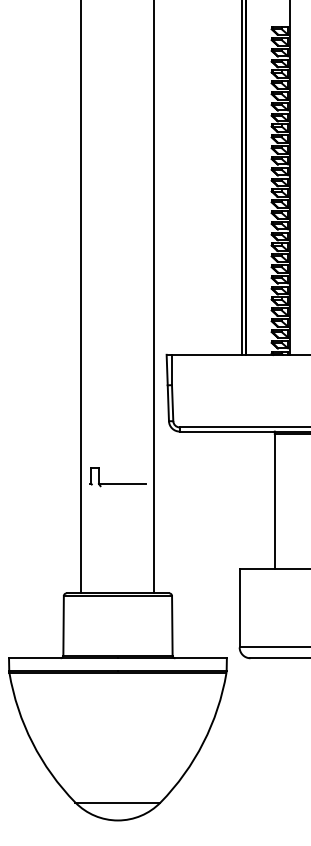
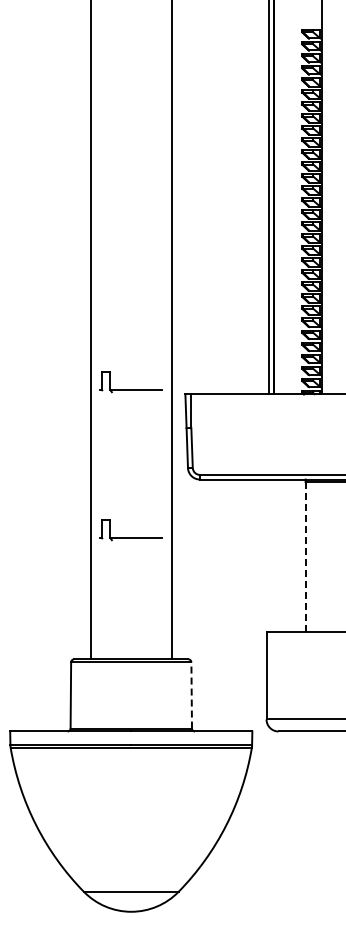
part: (117, 350) -> (130, 389), added
line: (274, 501) -> (305, 557), solid -> dashed
line: (172, 624) -> (191, 694), solid -> dashed

